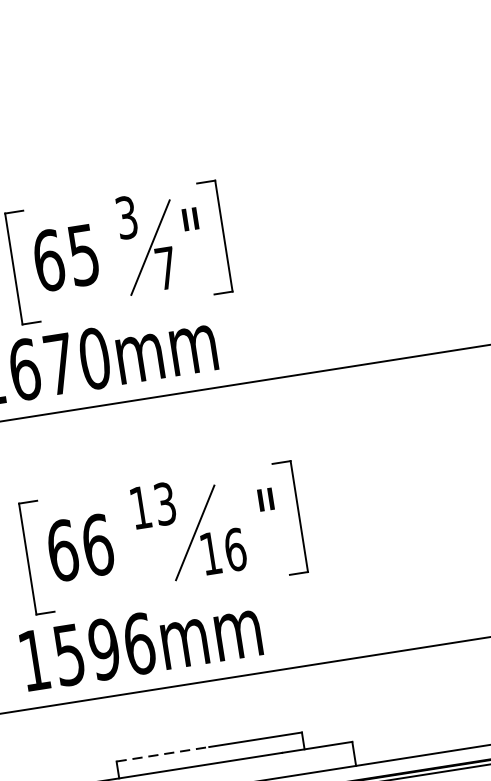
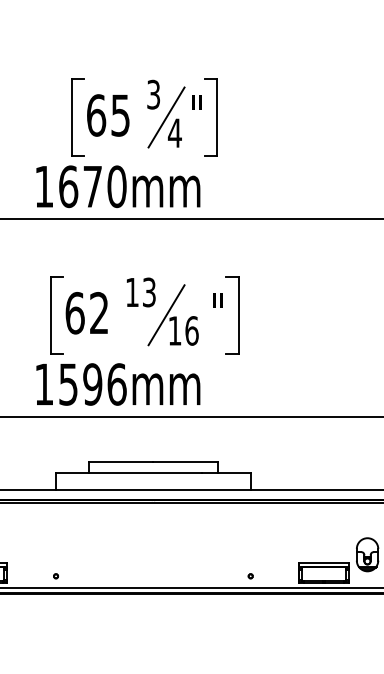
text: (165, 267) -> (174, 132), 7 -> 4
text: (98, 545) -> (99, 313), 66 -> 62
line: (163, 754) -> (121, 461), dashed -> solid

